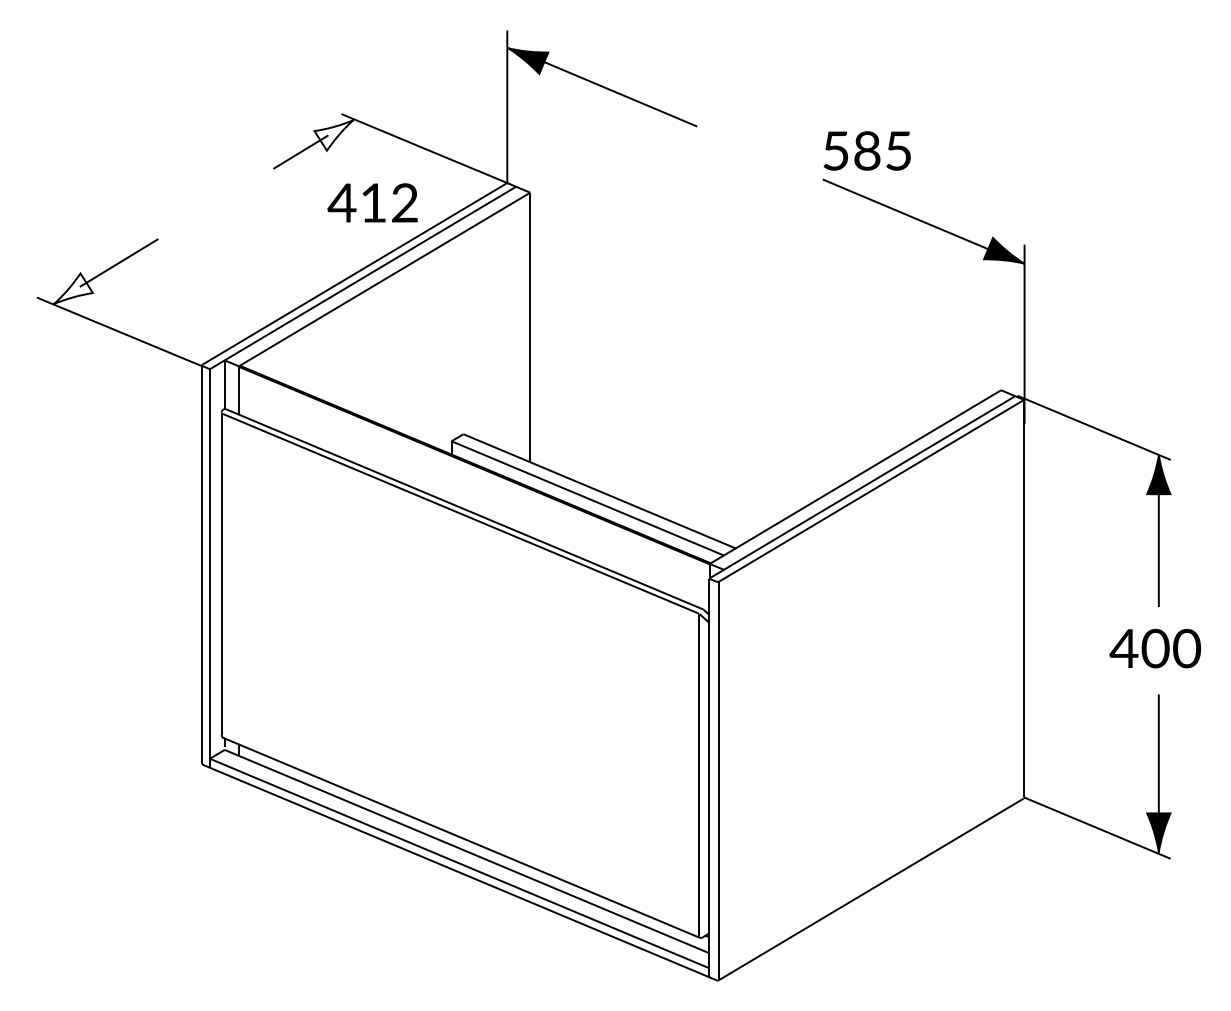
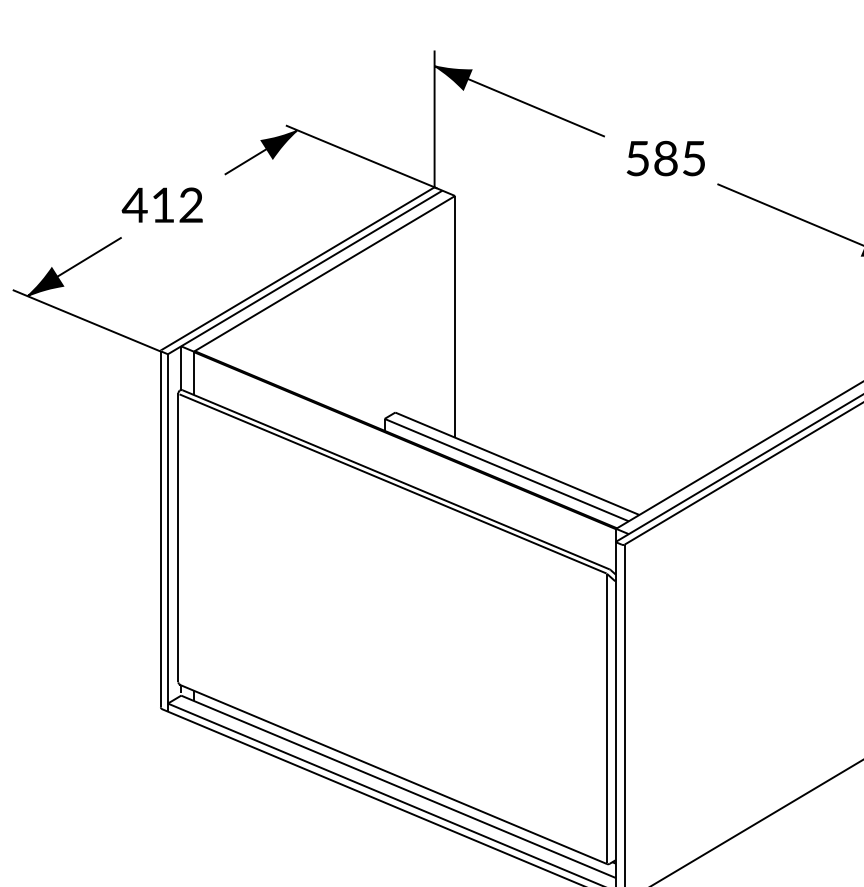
fill: (333, 135) -> (278, 144), added
text: (866, 150) -> (665, 158), moved
text: (372, 202) -> (162, 204), moved
fill: (72, 288) -> (44, 281), added

